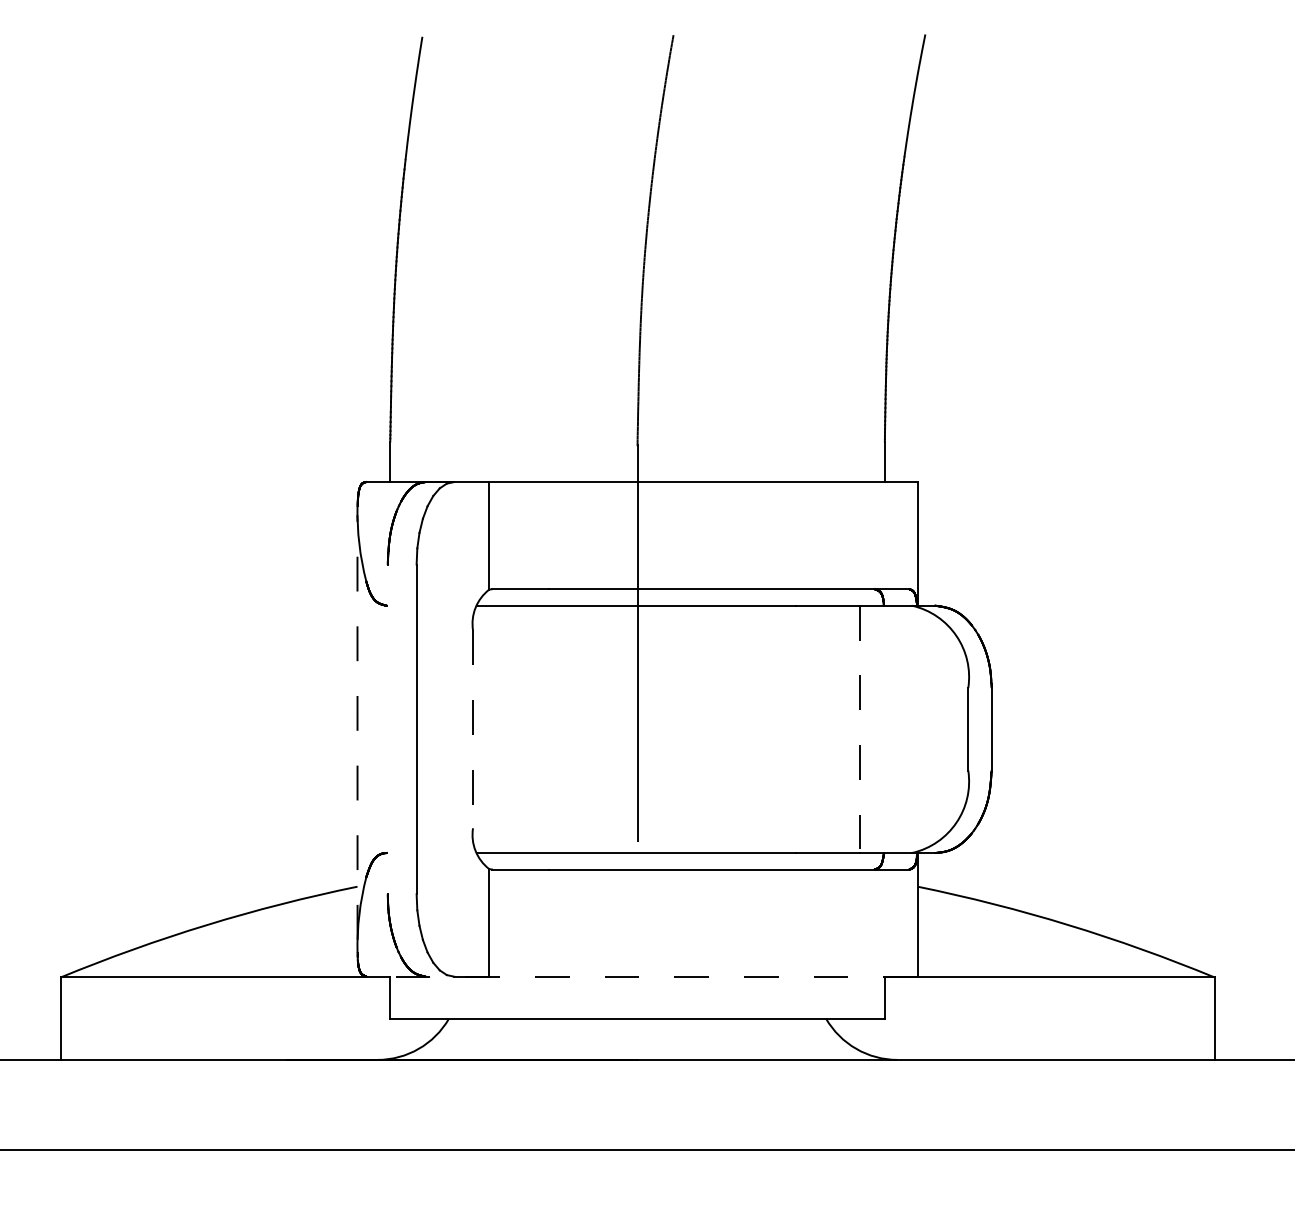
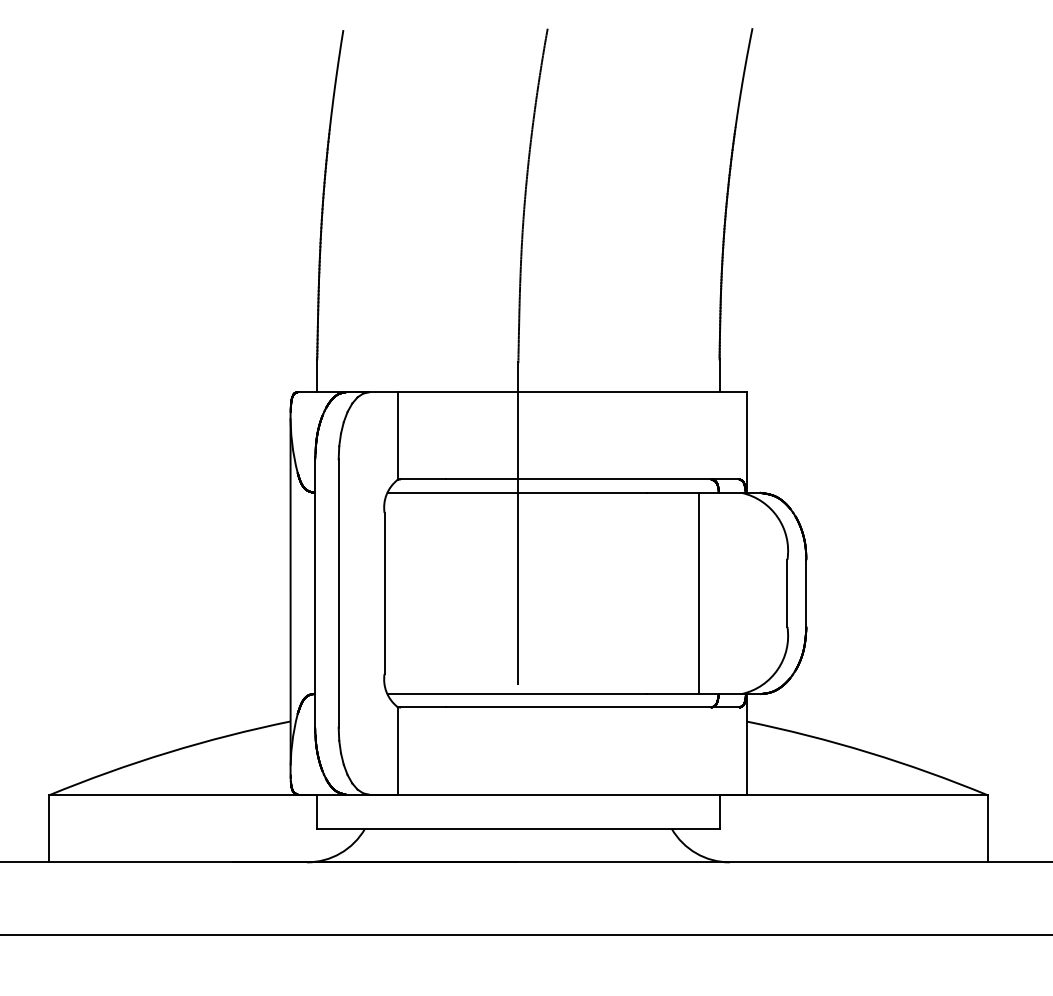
line: (357, 726) -> (290, 591), dashed -> solid
line: (387, 729) -> (314, 593), added
line: (473, 729) -> (384, 593), dashed -> solid
line: (859, 729) -> (698, 593), dashed -> solid
line: (642, 976) -> (522, 794), dashed -> solid

